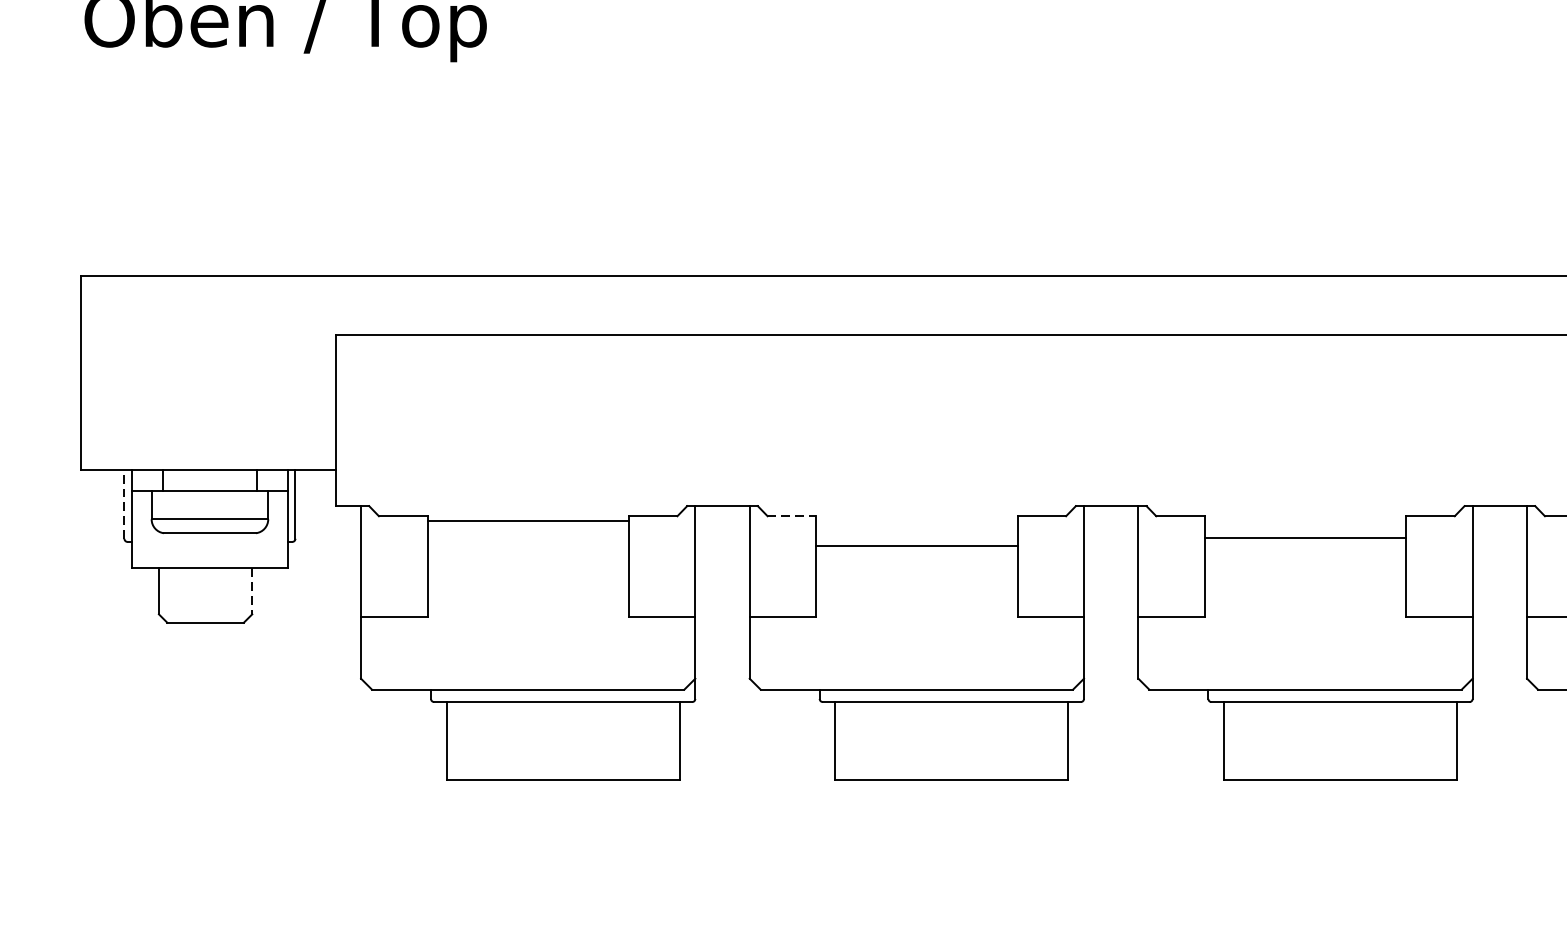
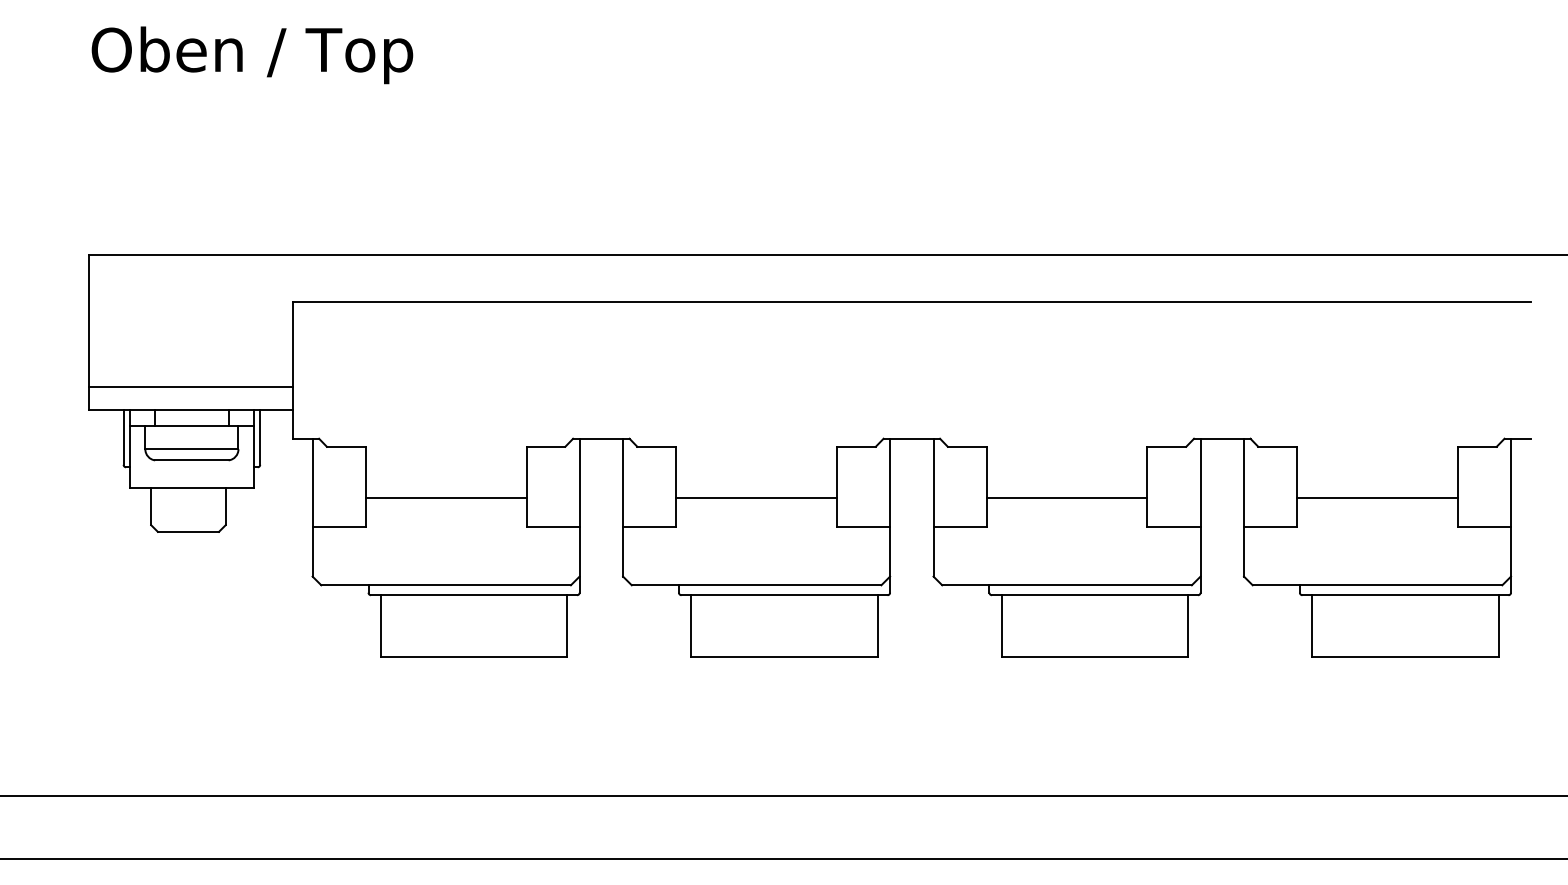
line: (208, 440) -> (190, 386), added
line: (124, 504) -> (123, 437), dashed -> solid
line: (792, 515) -> (657, 446), dashed -> solid
line: (527, 520) -> (445, 498), moved
line: (1304, 538) -> (1066, 498), moved
line: (916, 545) -> (756, 498), moved
line: (251, 592) -> (225, 507), dashed -> solid

